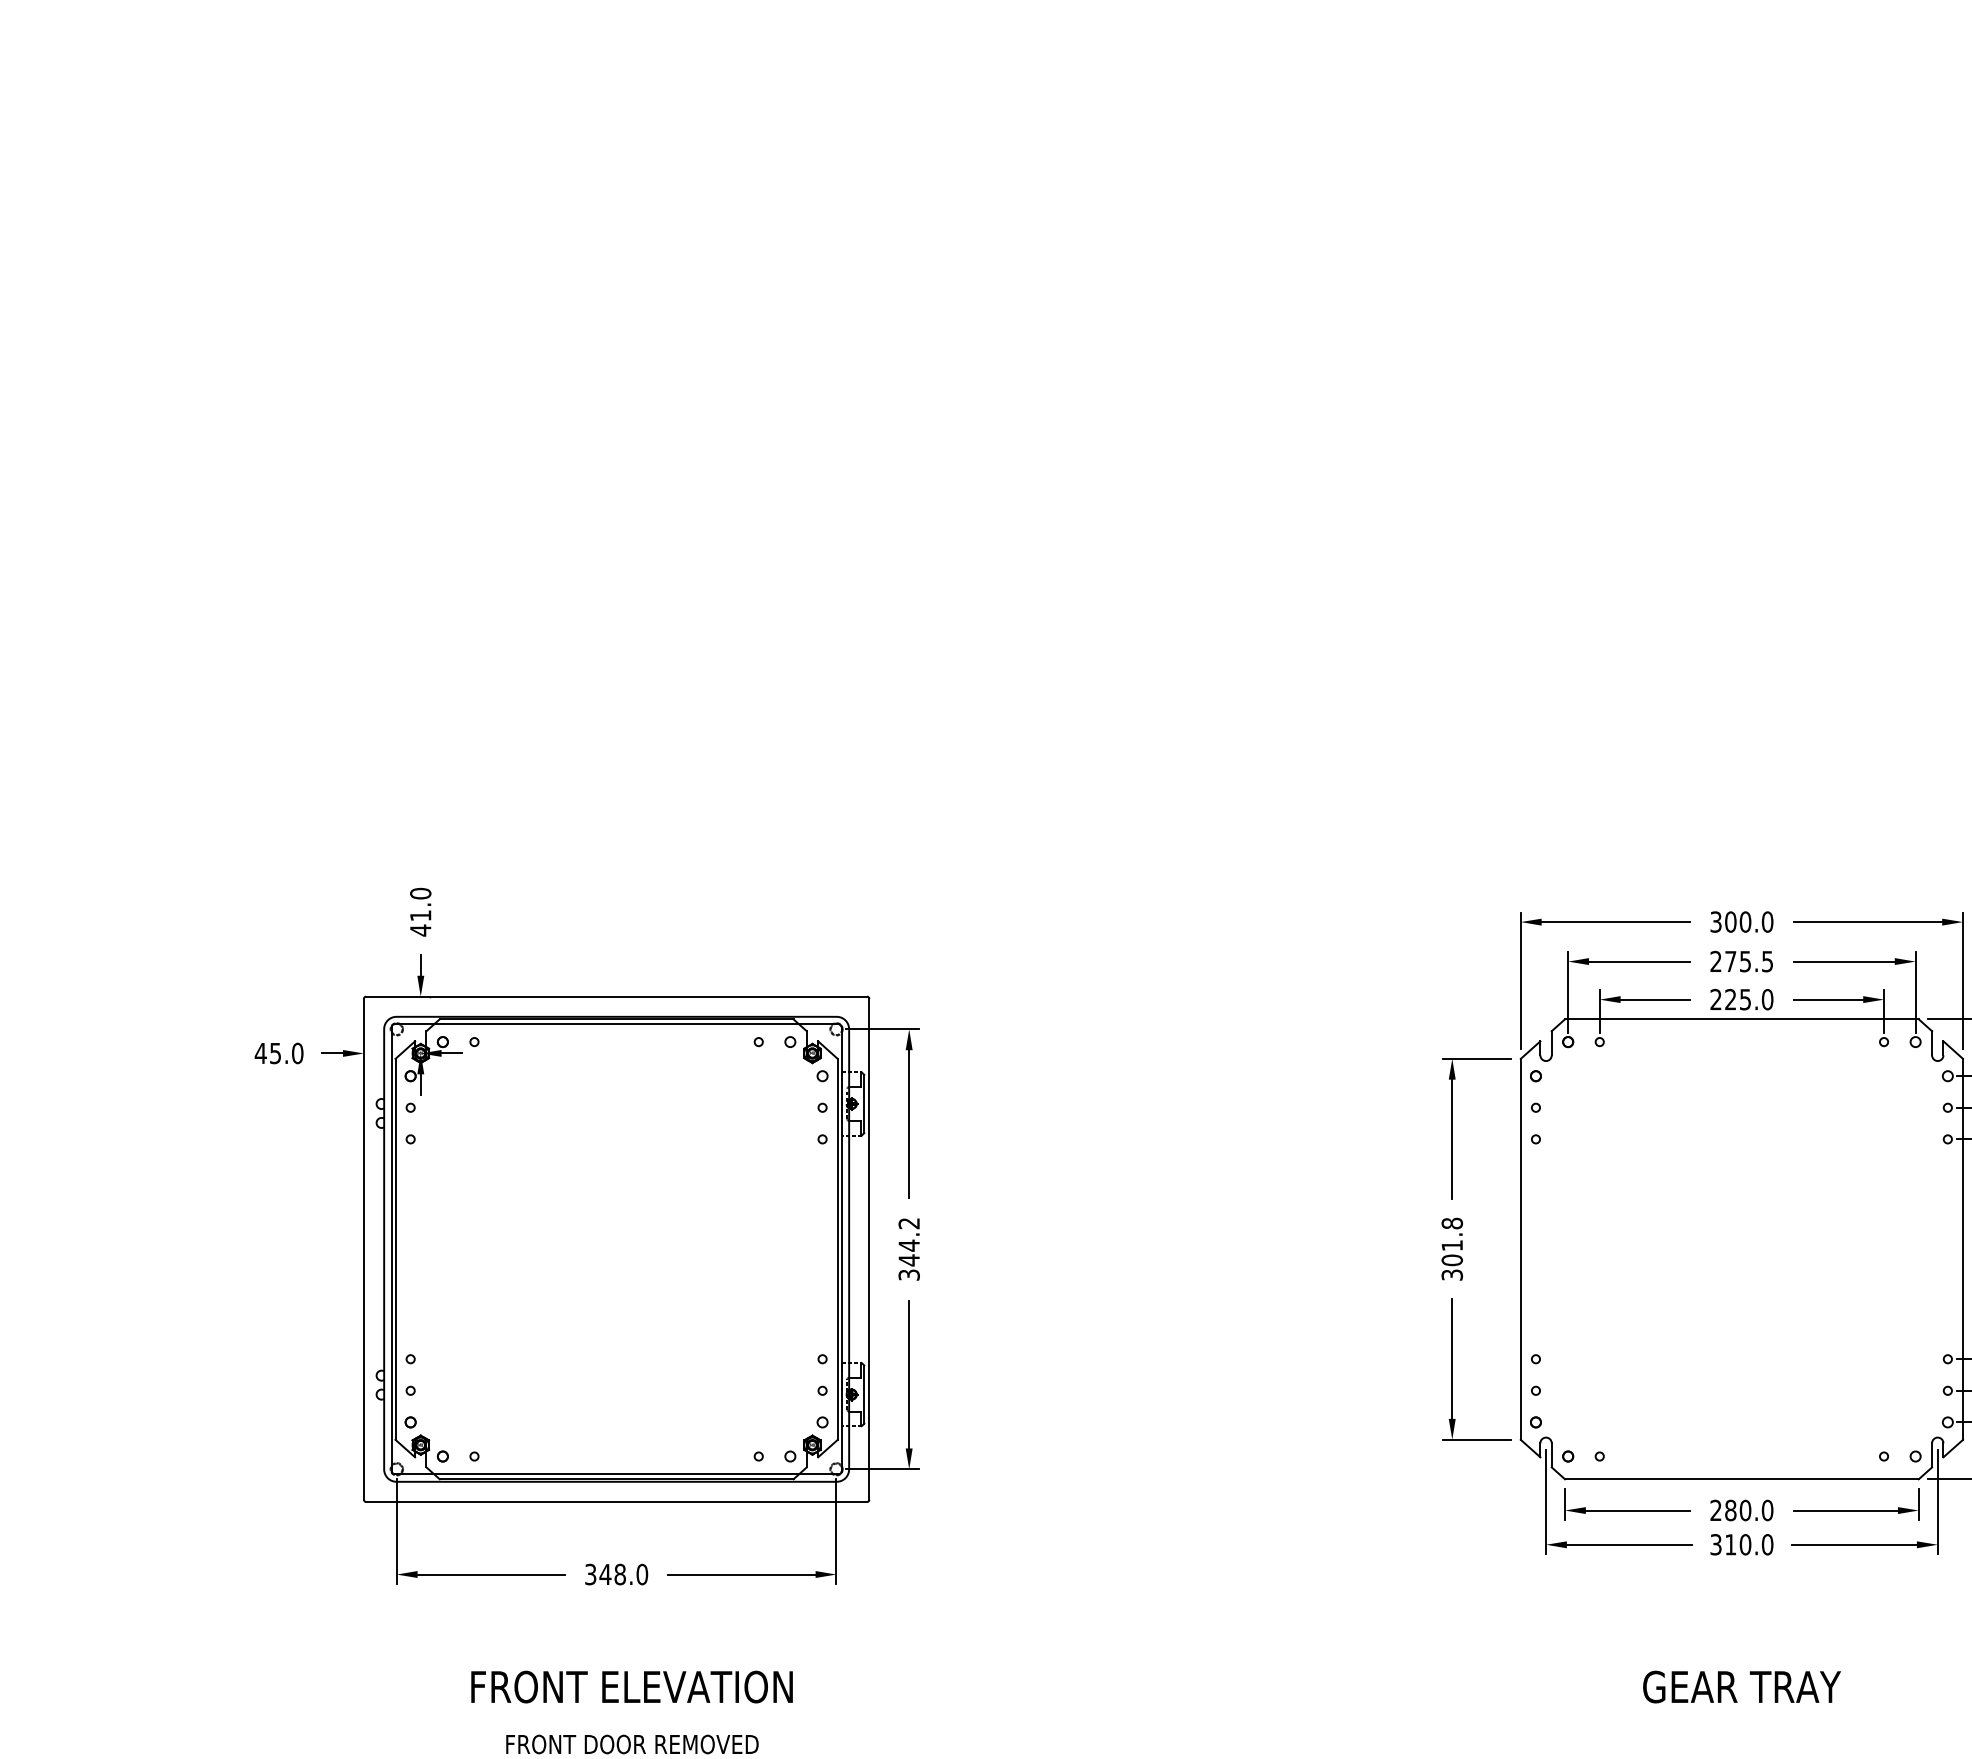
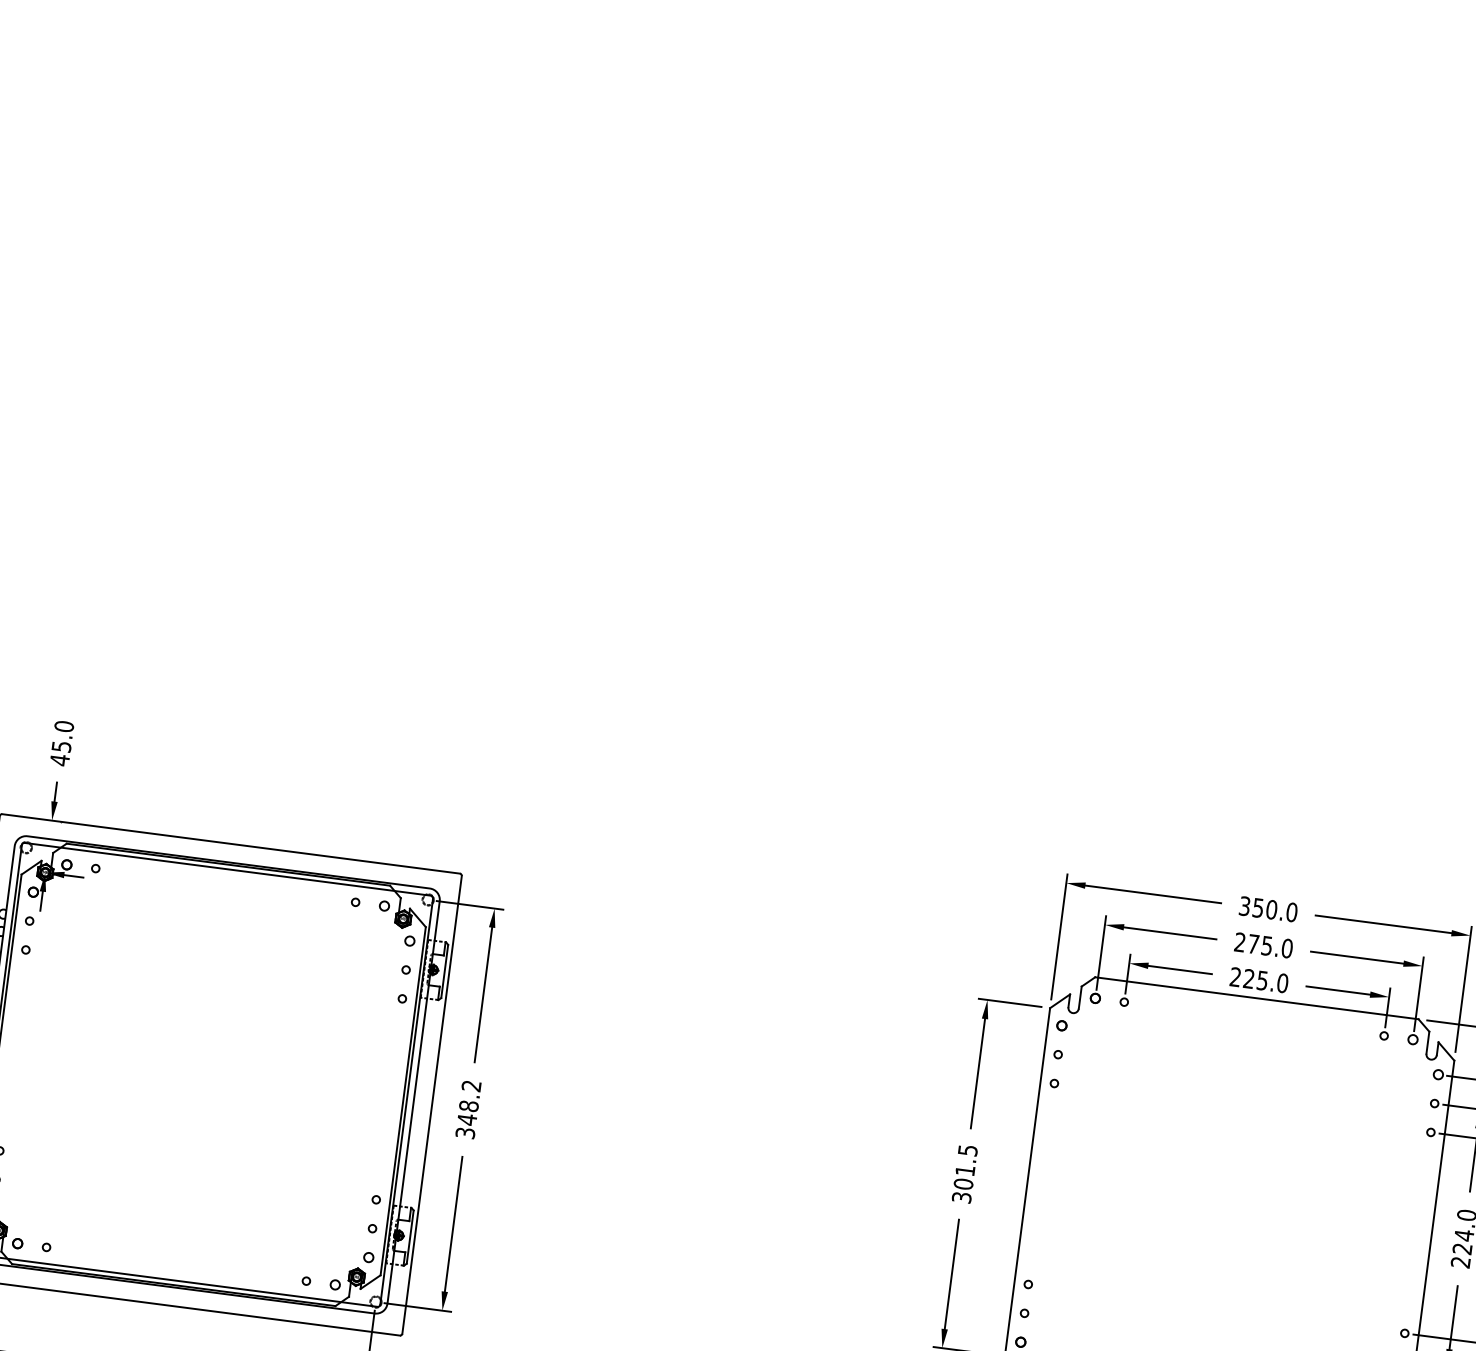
text: (420, 915) -> (61, 746), 41.0 -> 45.0
text: (1730, 921) -> (1258, 907), 300.0 -> 350.0
text: (1767, 961) -> (1287, 948), 275.5 -> 275.0
text: (1451, 1223) -> (967, 1150), 301.8 -> 301.5
text: (908, 1245) -> (468, 1106), 344.2 -> 348.2

